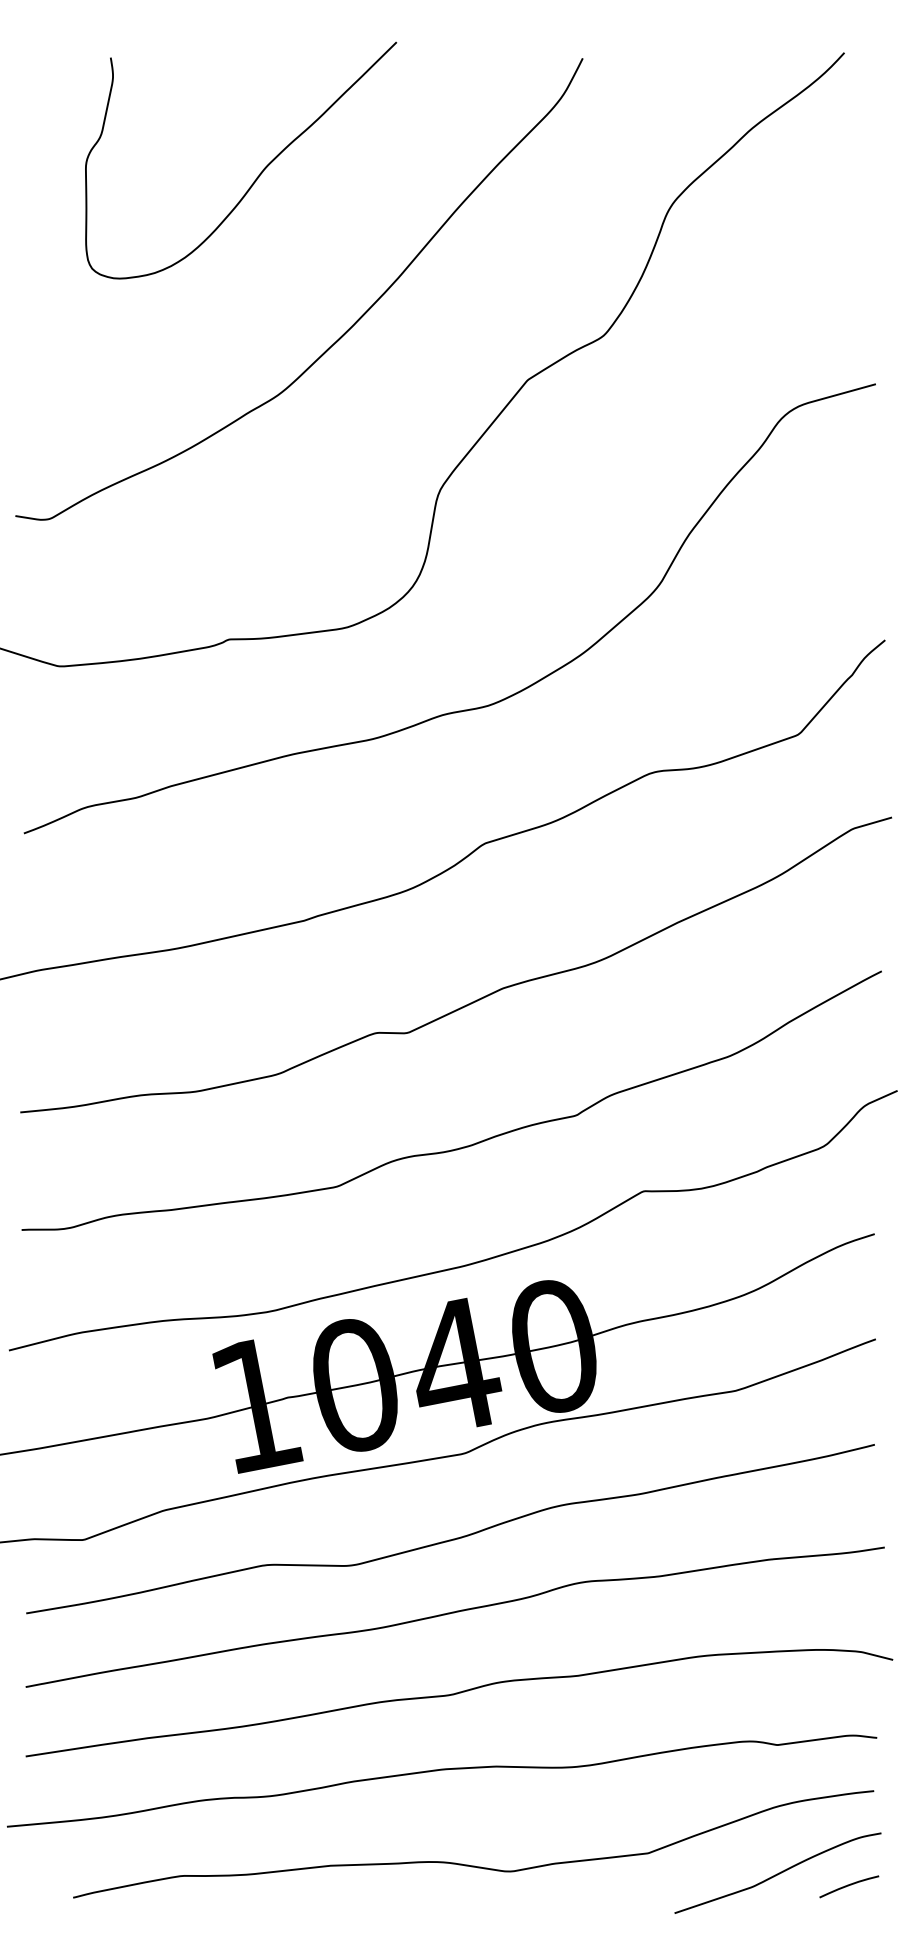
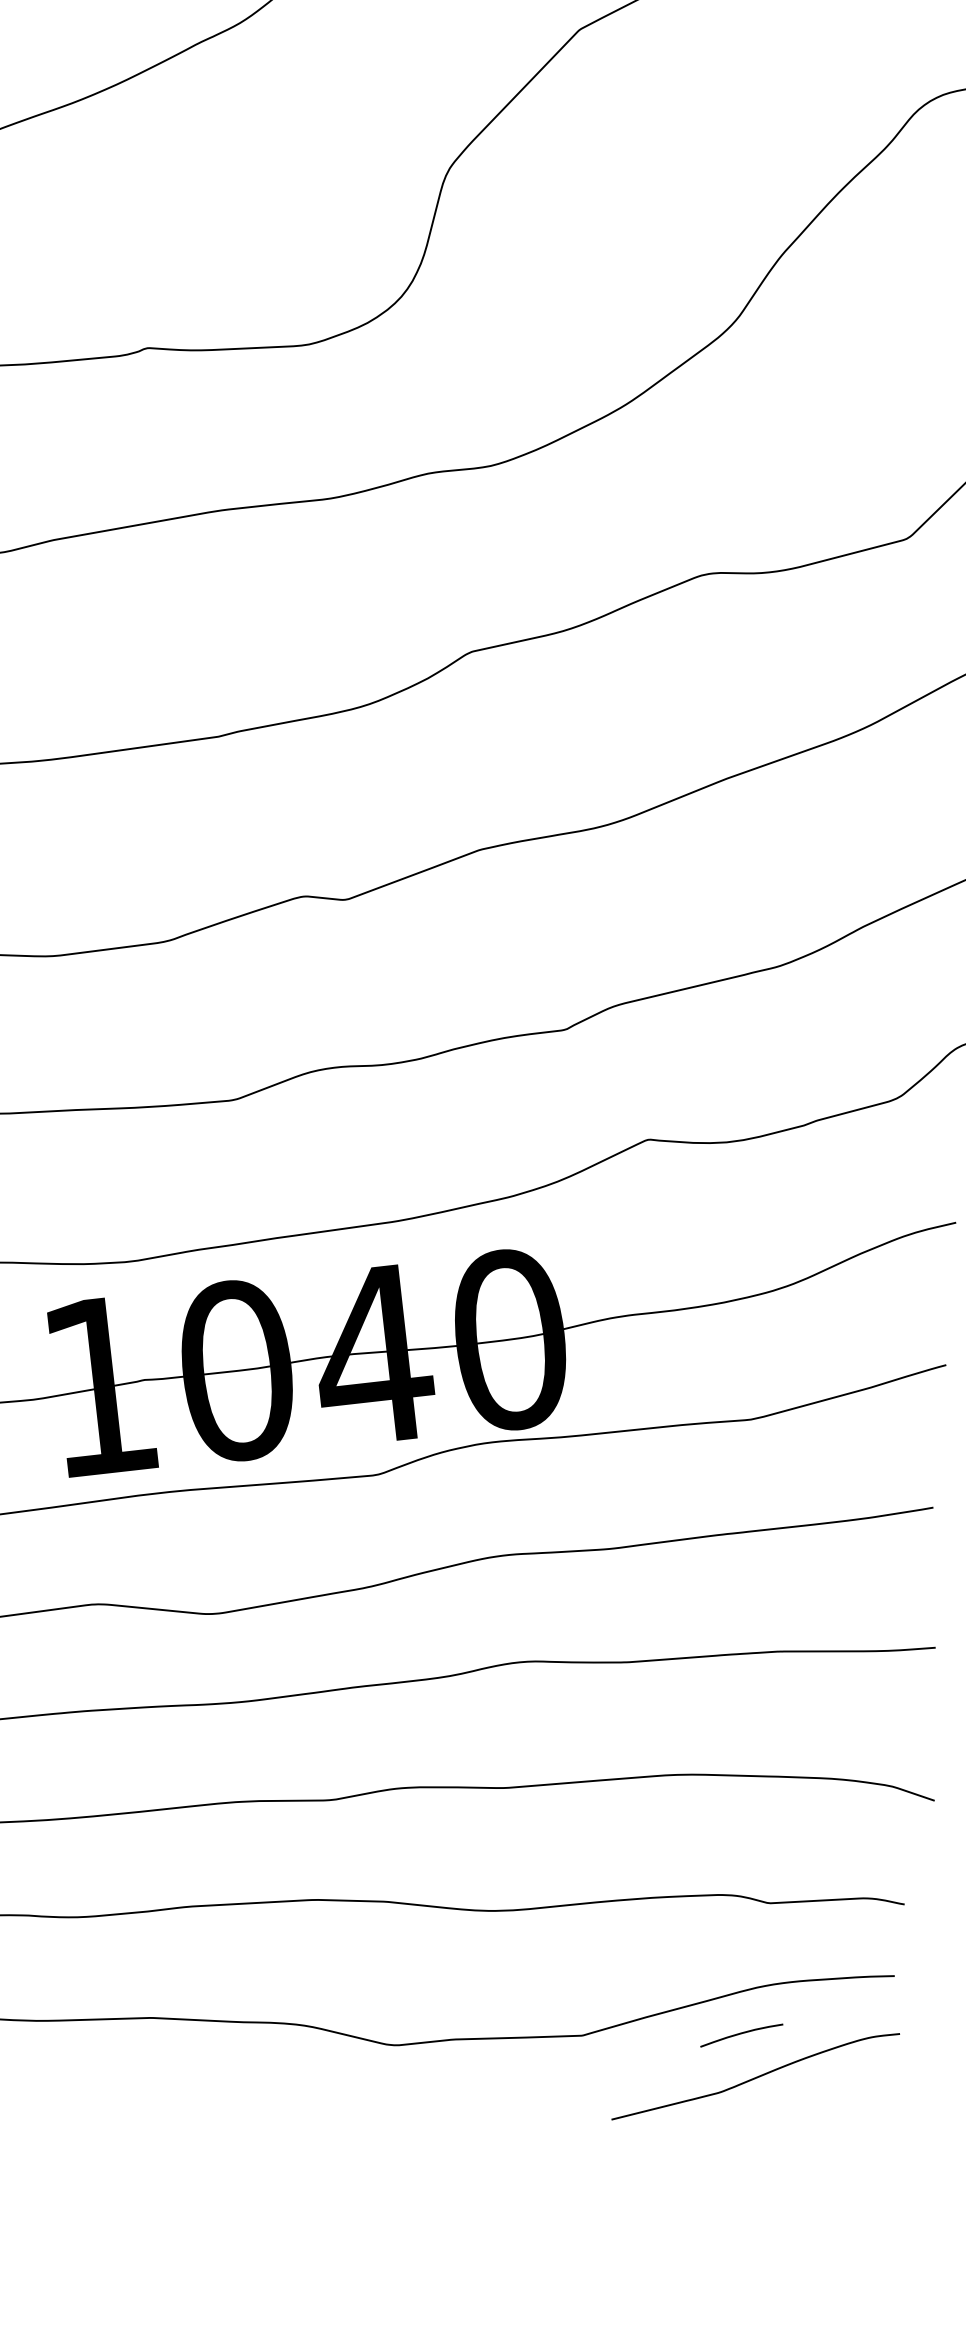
curve: (849, 1885) -> (742, 2033), moved

